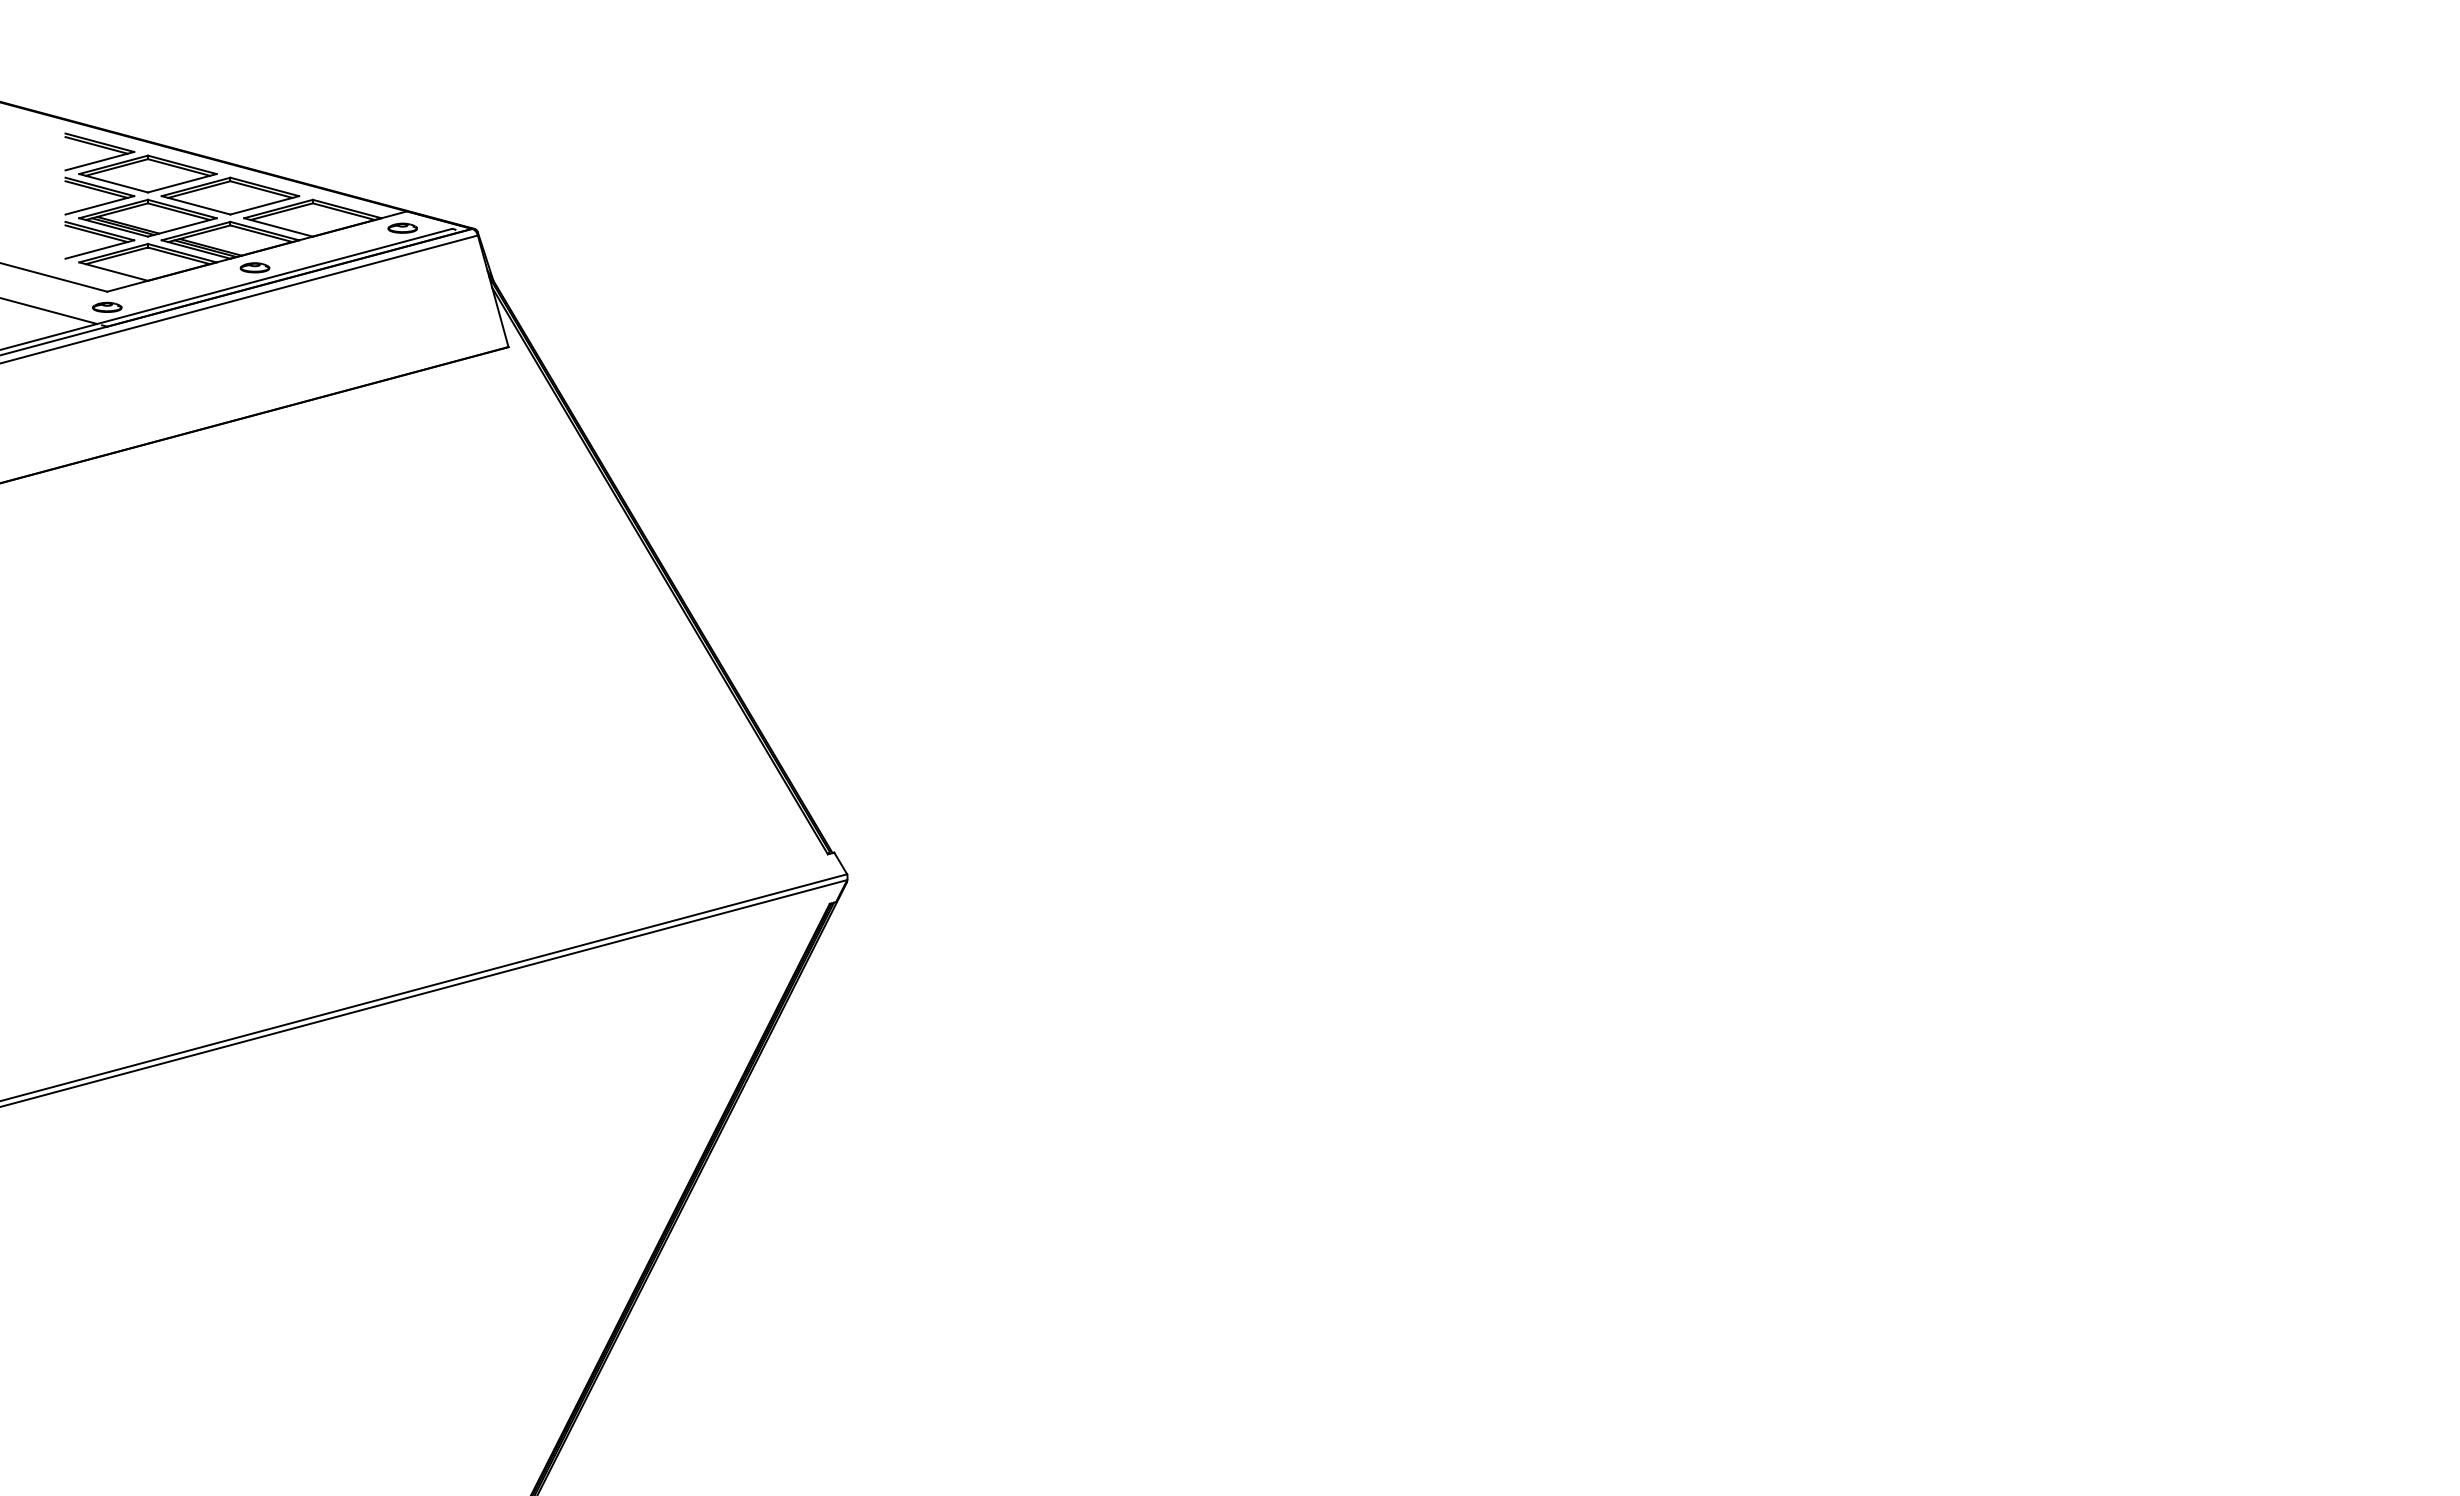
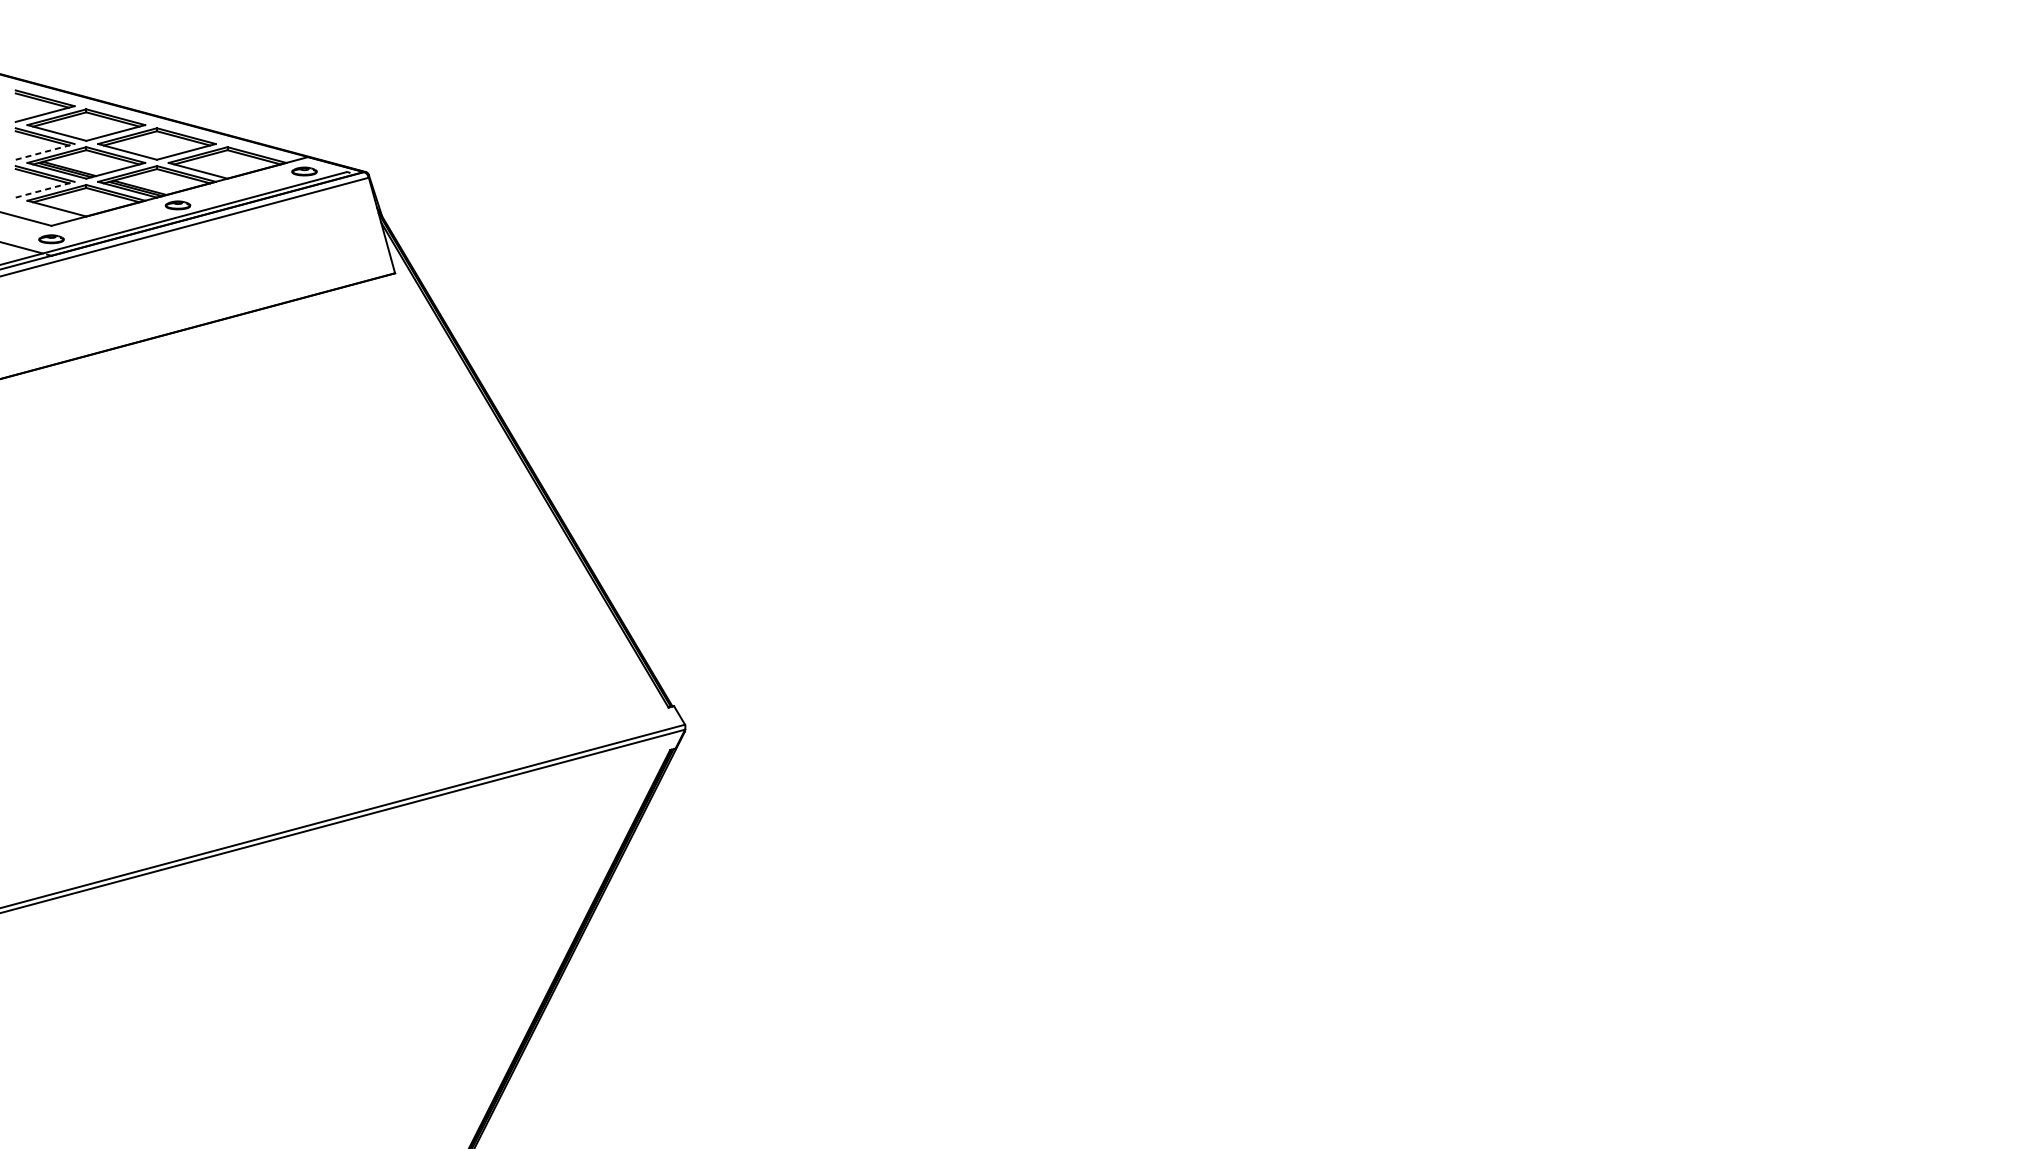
line: (99, 205) -> (44, 152), solid -> dashed
line: (99, 249) -> (44, 189), solid -> dashed

